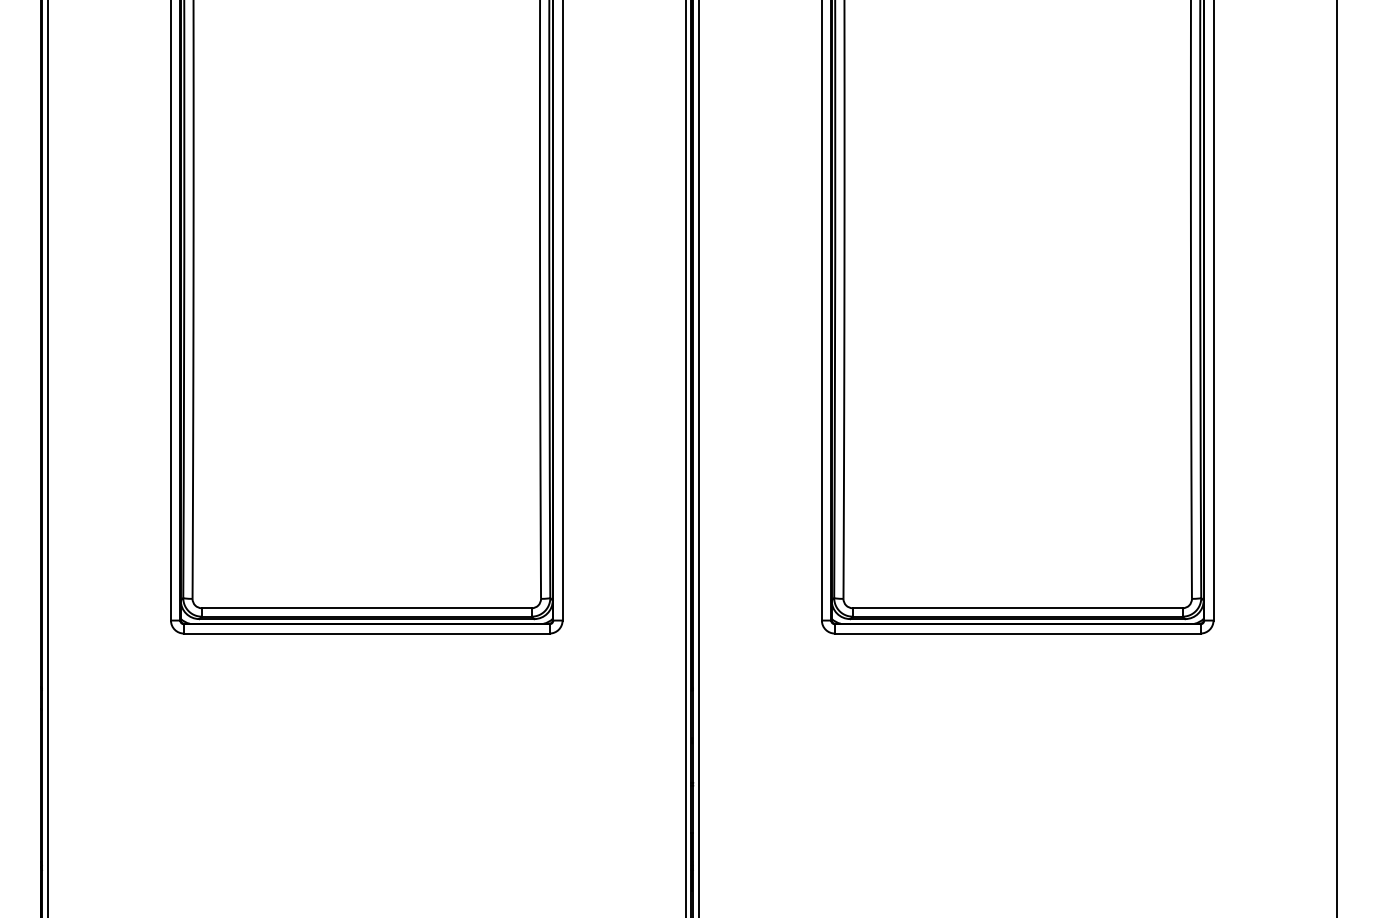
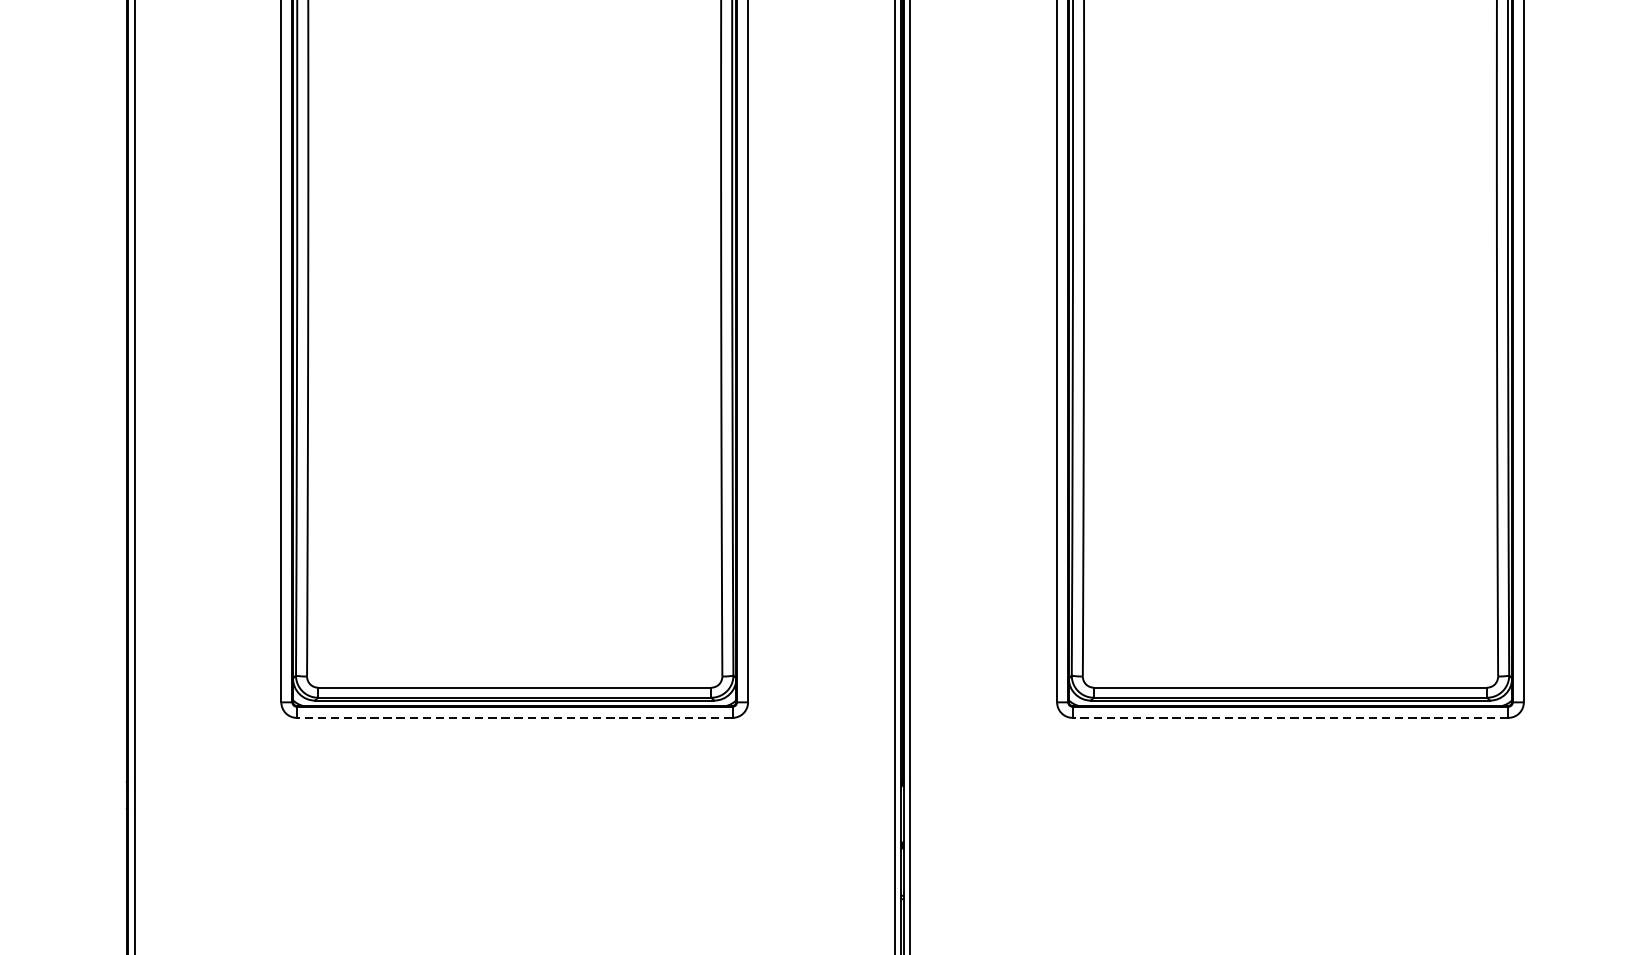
line: (366, 633) -> (514, 717), solid -> dashed
line: (1017, 633) -> (1290, 717), solid -> dashed

